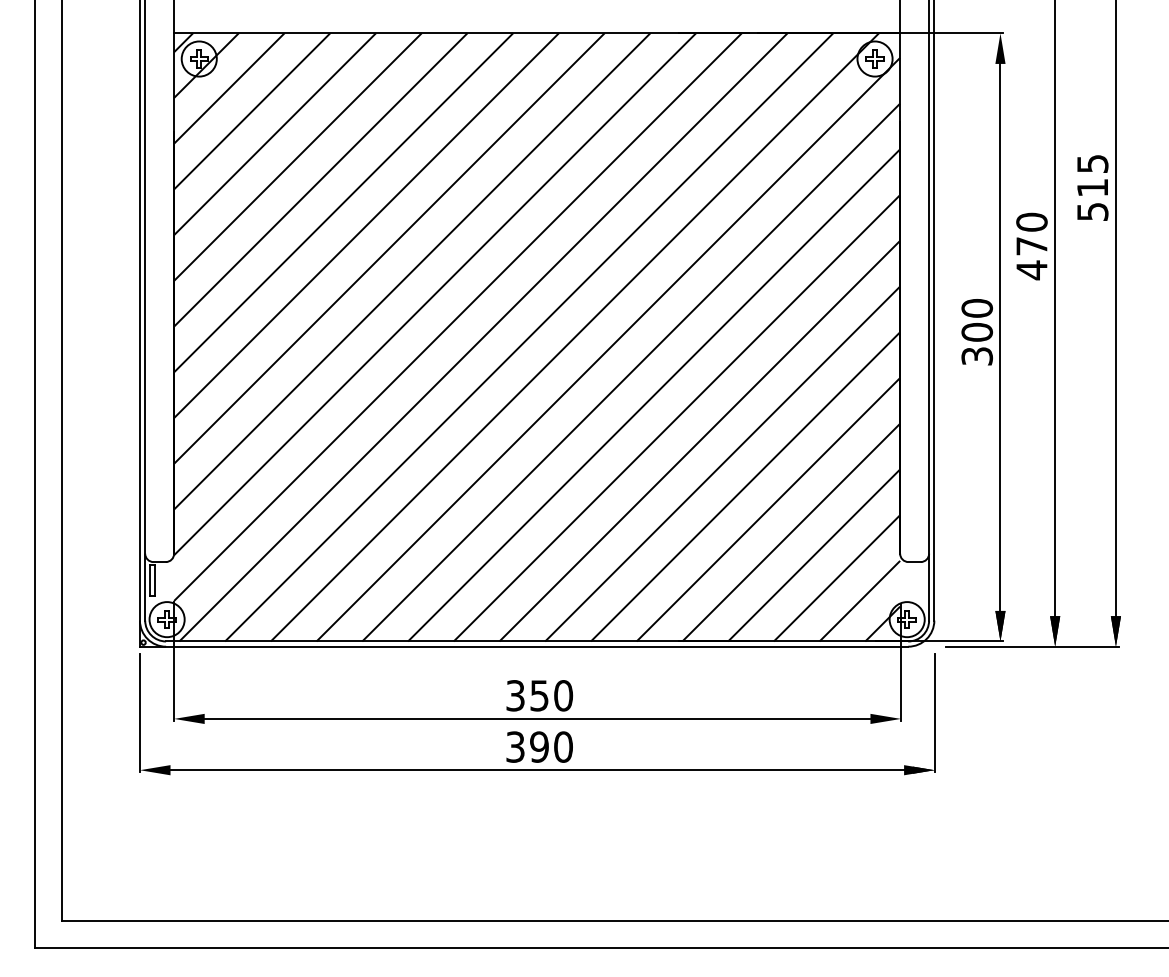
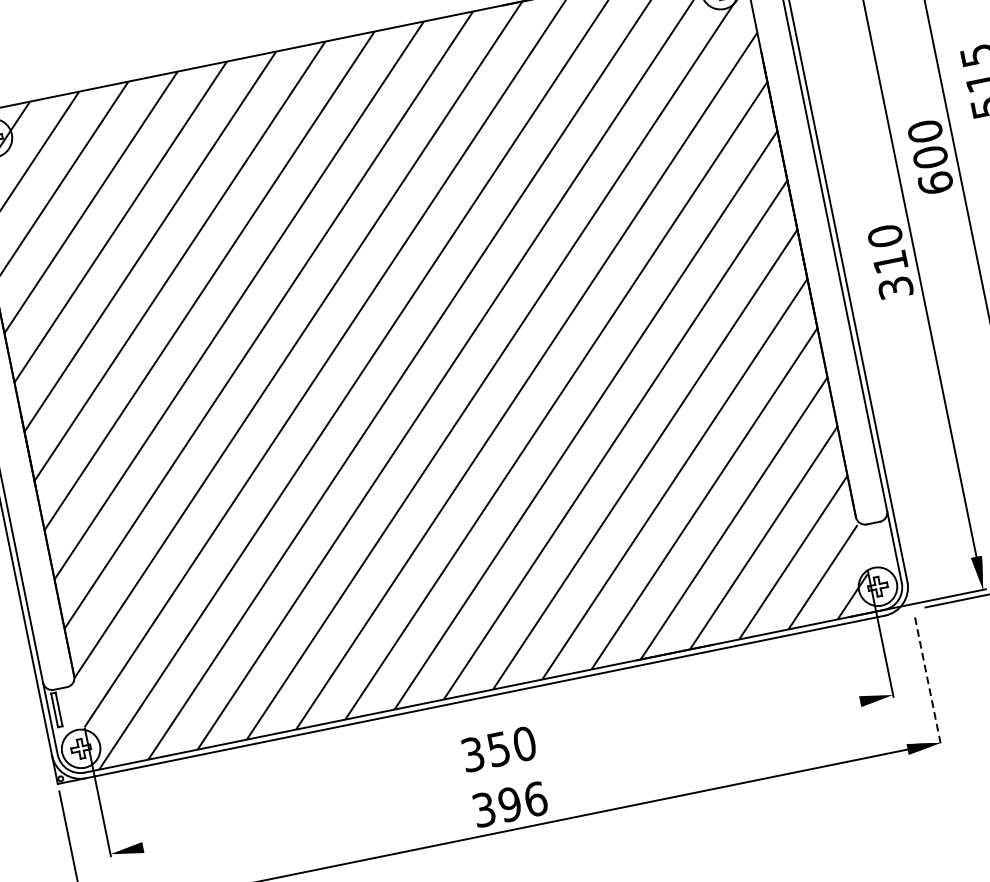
text: (1031, 258) -> (932, 170), 470 -> 600
text: (977, 331) -> (890, 261), 300 -> 310
line: (934, 713) -> (927, 681), solid -> dashed
line: (537, 718) -> (501, 774), removed
text: (563, 746) -> (535, 798), 390 -> 396

